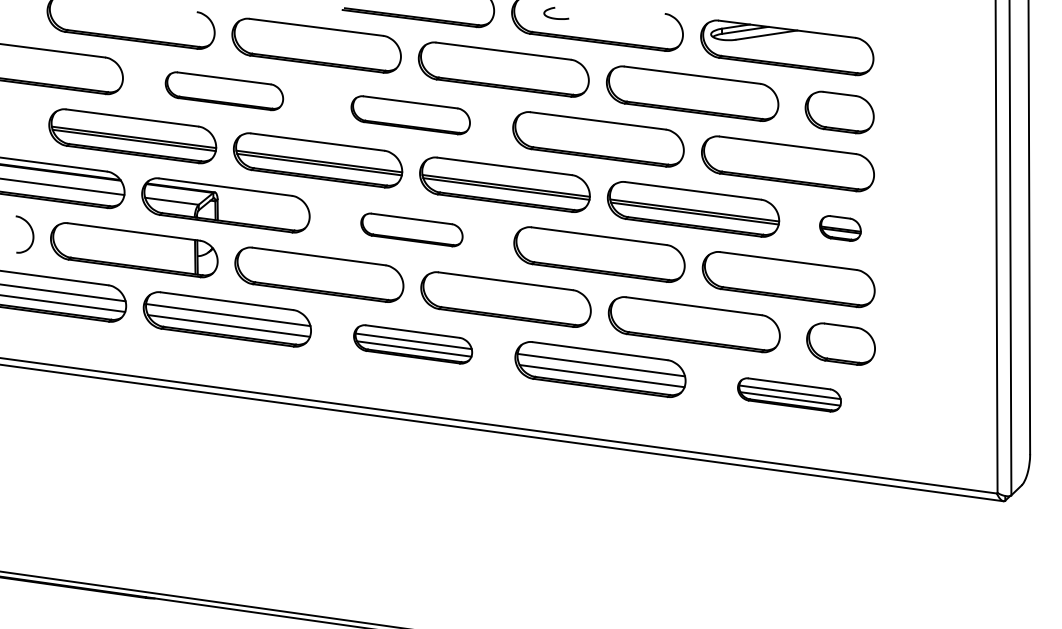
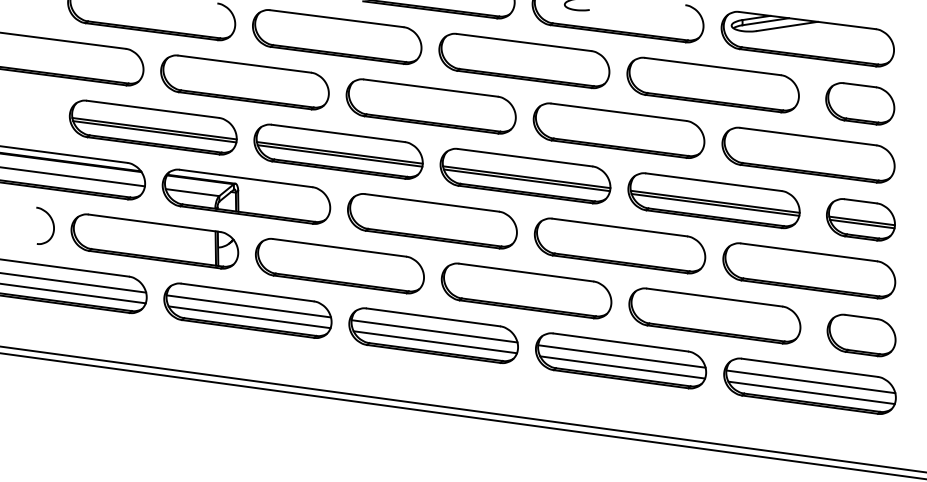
part: (224, 91) -> (245, 82), size x1.43
part: (410, 115) -> (431, 106), size x1.43
part: (840, 228) -> (861, 219), size x1.67
part: (411, 229) -> (432, 220), size x1.67
part: (412, 344) -> (433, 335), size x1.43
part: (789, 394) -> (810, 385), size x1.67

